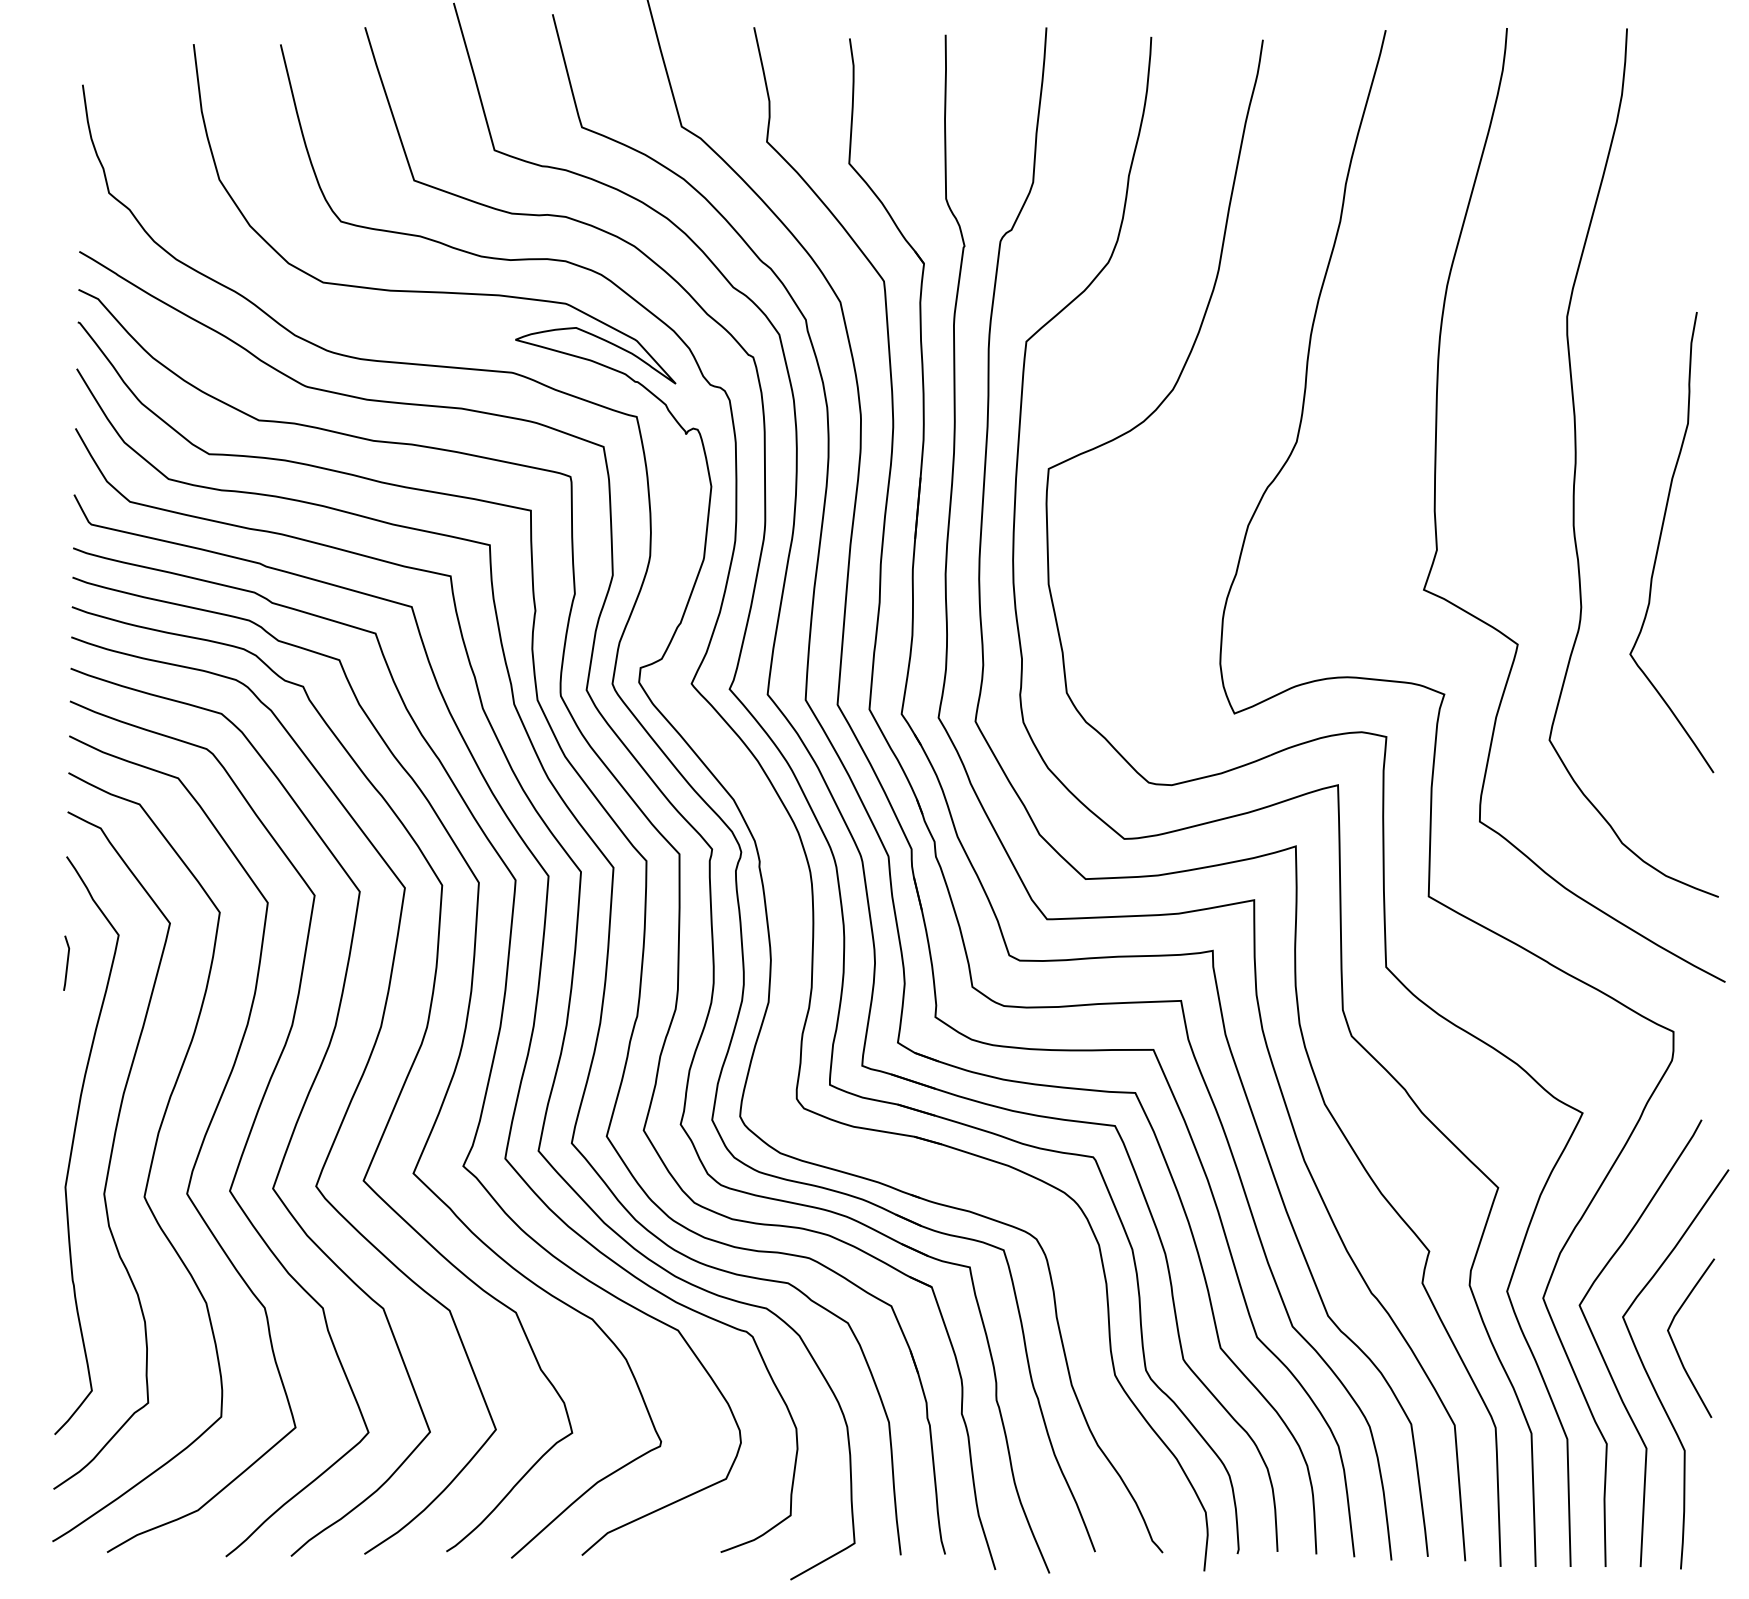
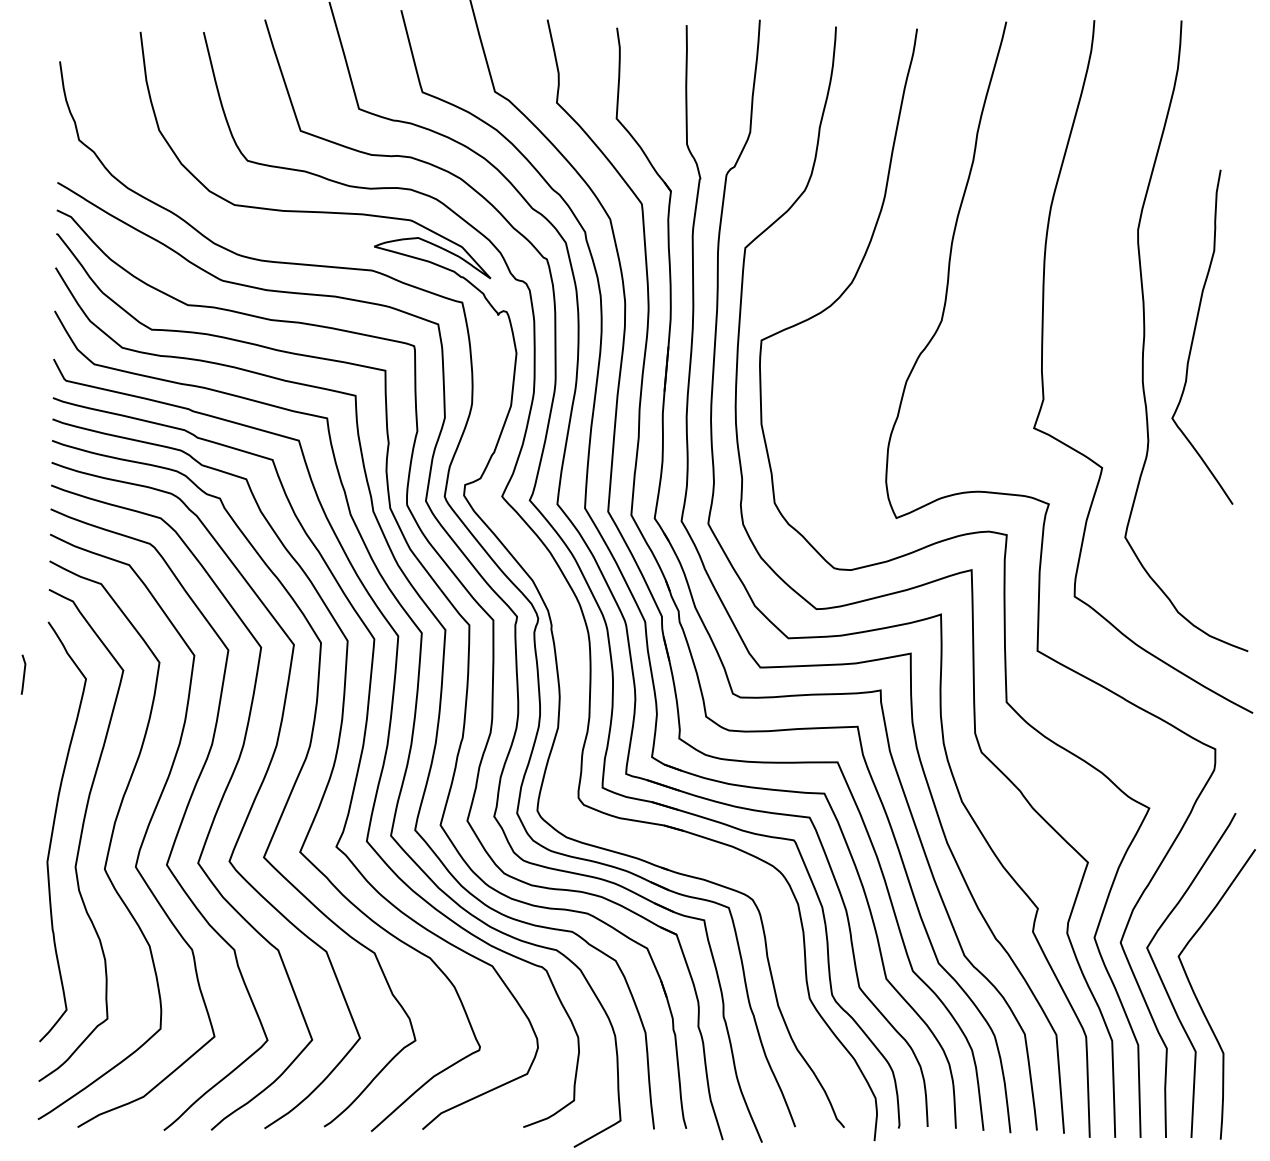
curve: (1660, 541) -> (1194, 336), moved
line: (66, 962) -> (23, 674), moved
curve: (1675, 1345) -> (1216, 977), removed

